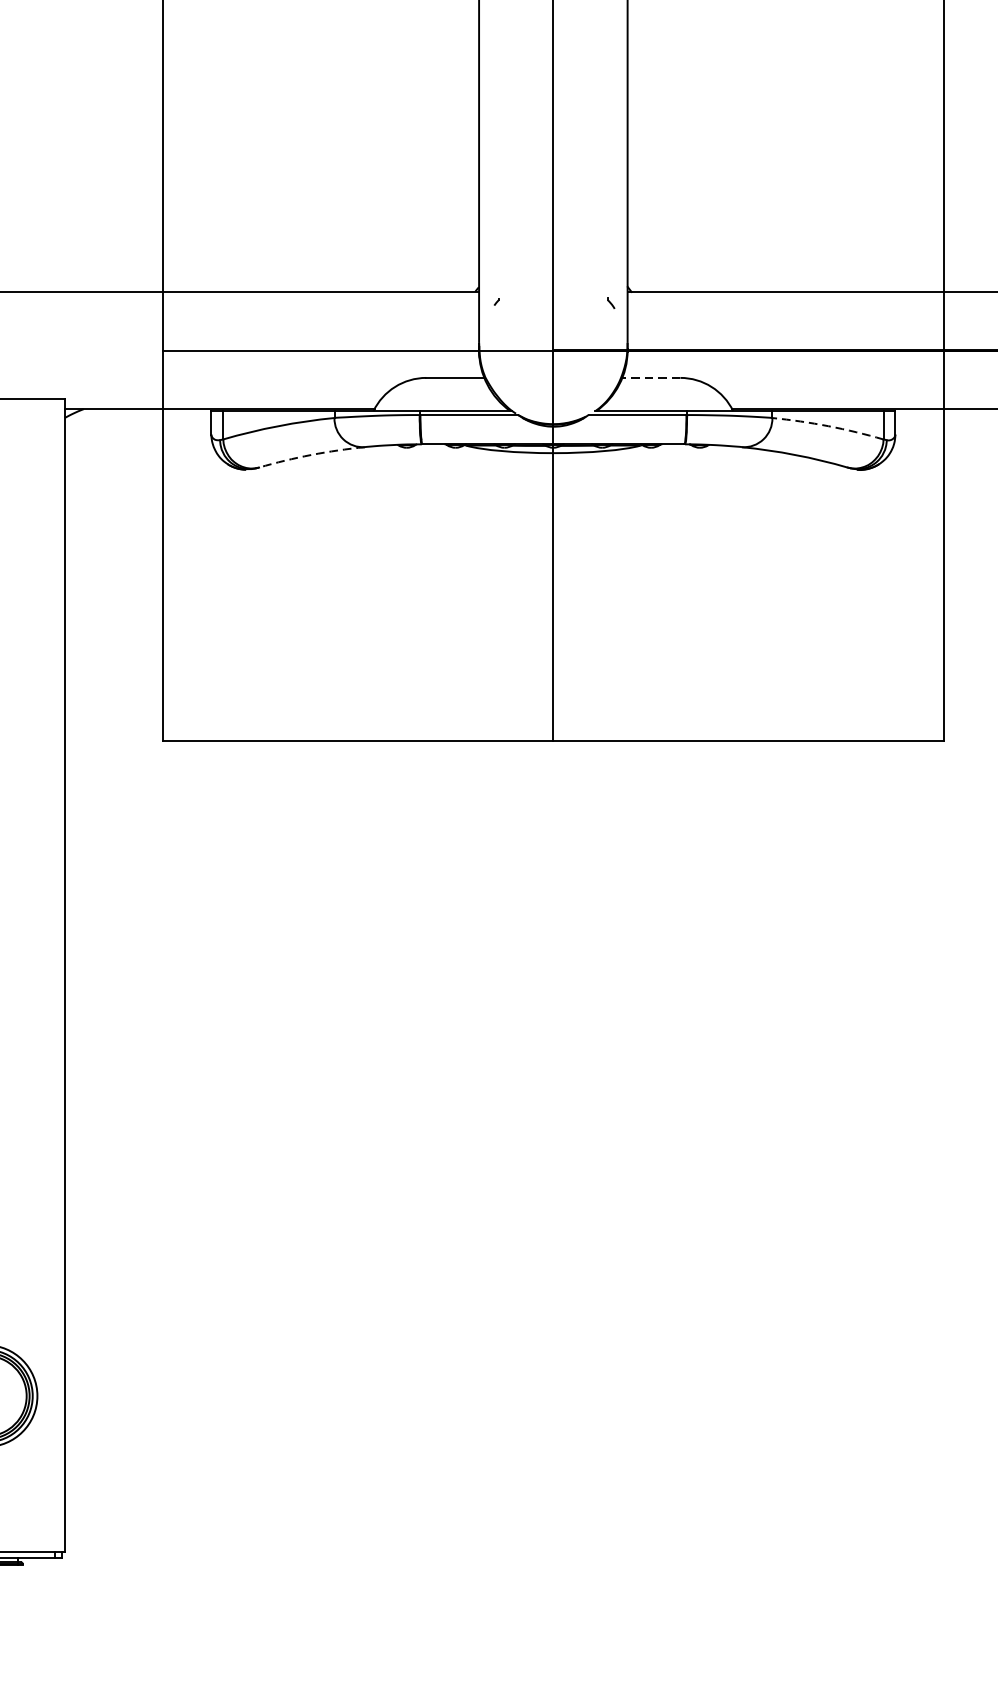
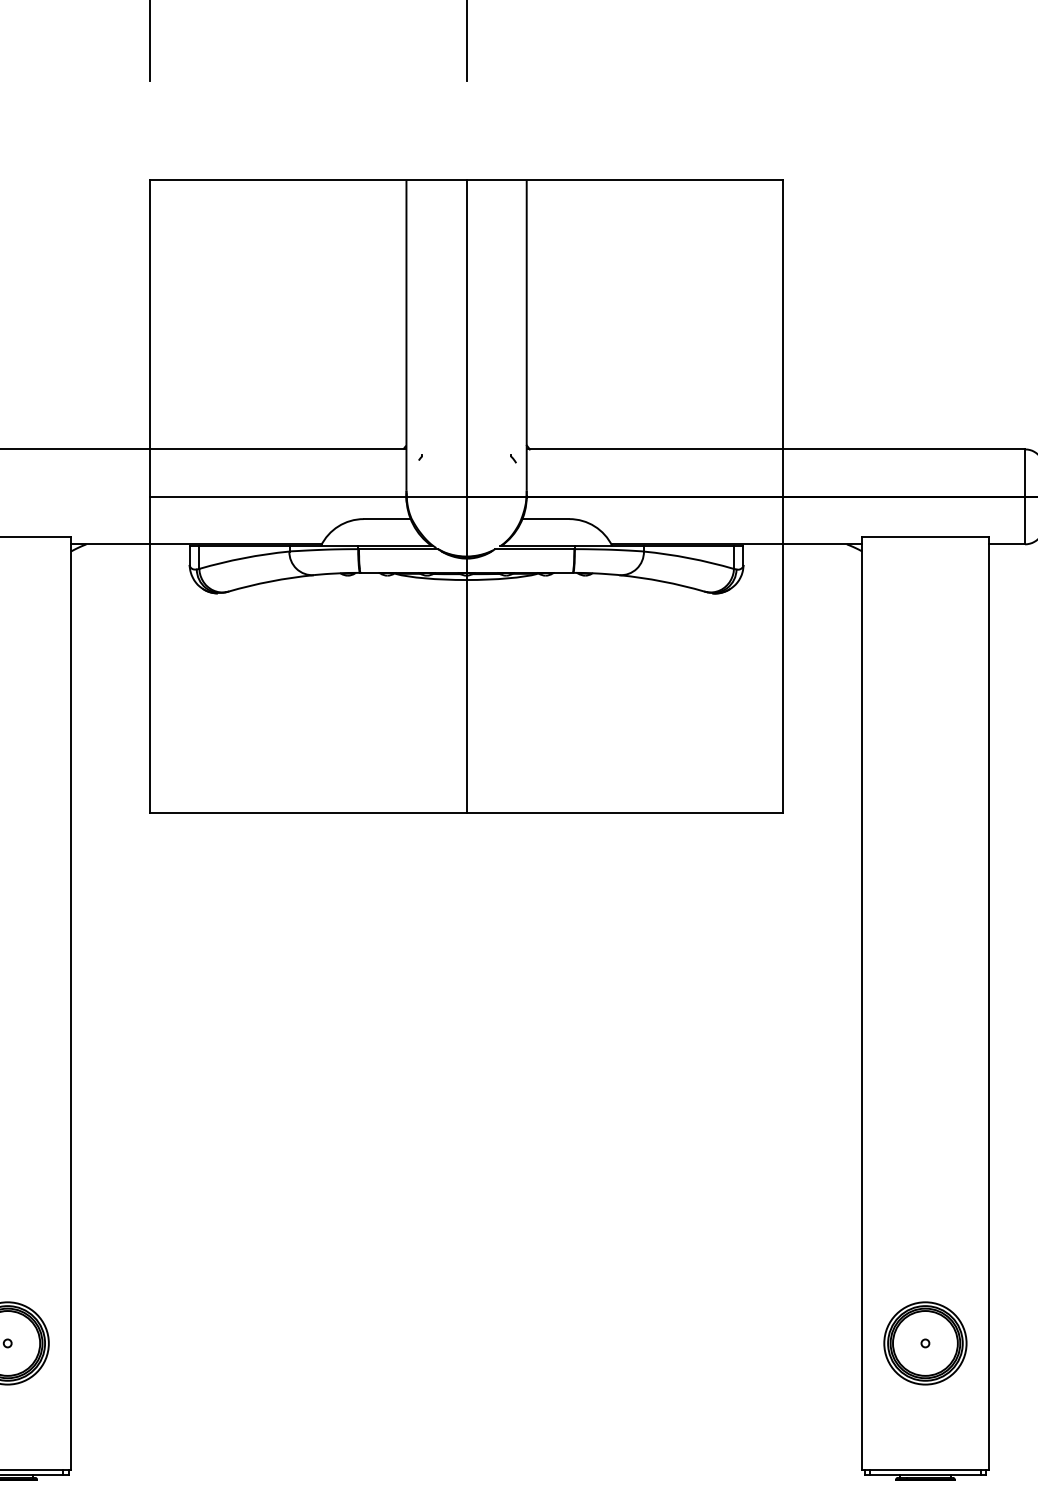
line: (650, 378) -> (545, 519), dashed -> solid
arc: (828, 426) -> (689, 558), dashed -> solid
arc: (311, 454) -> (270, 581), dashed -> solid

